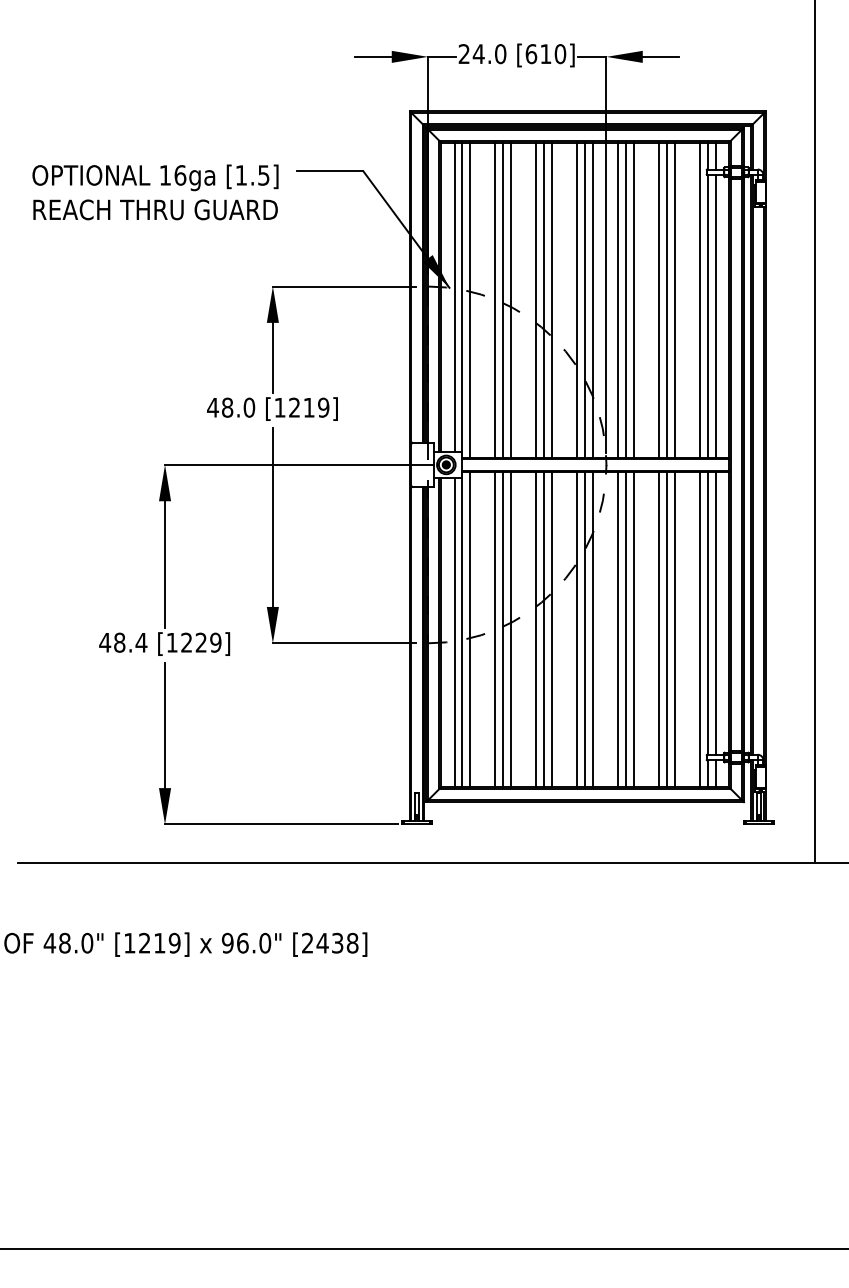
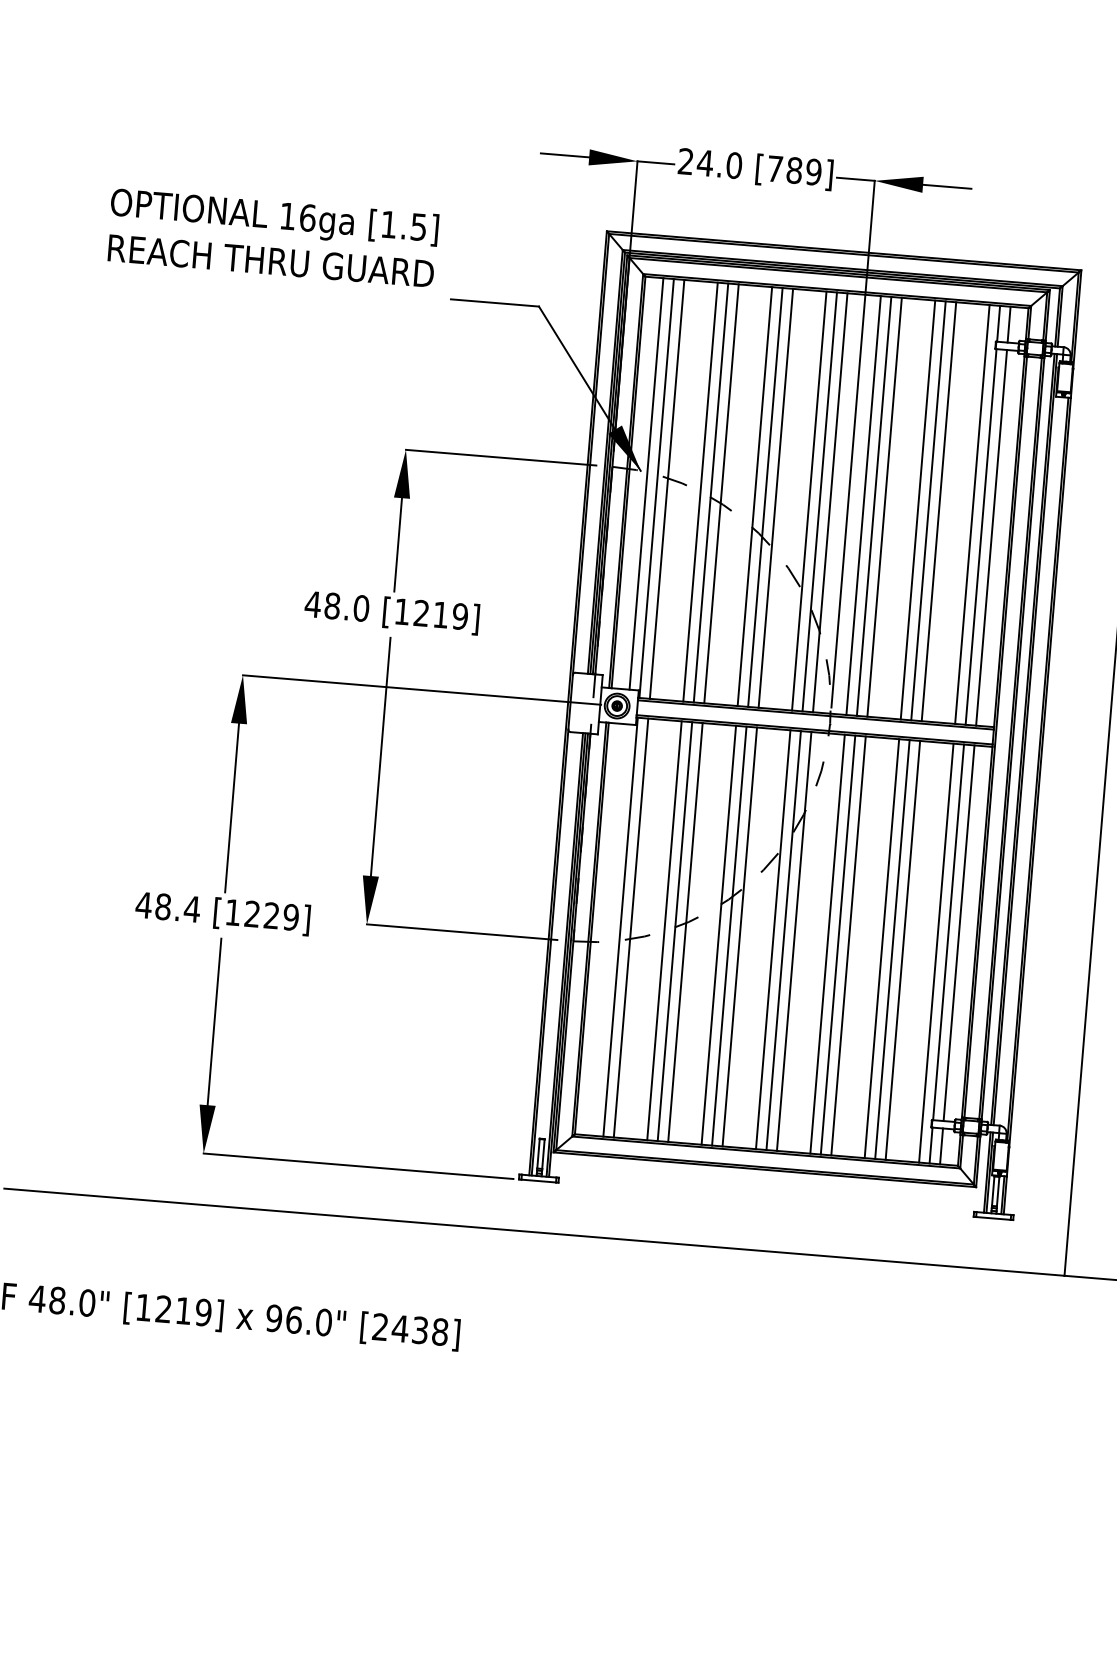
text: (545, 54) -> (793, 171), [610] -> [789]
text: (155, 192) -> (272, 237), moved
line: (454, 632) -> (609, 929), removed

